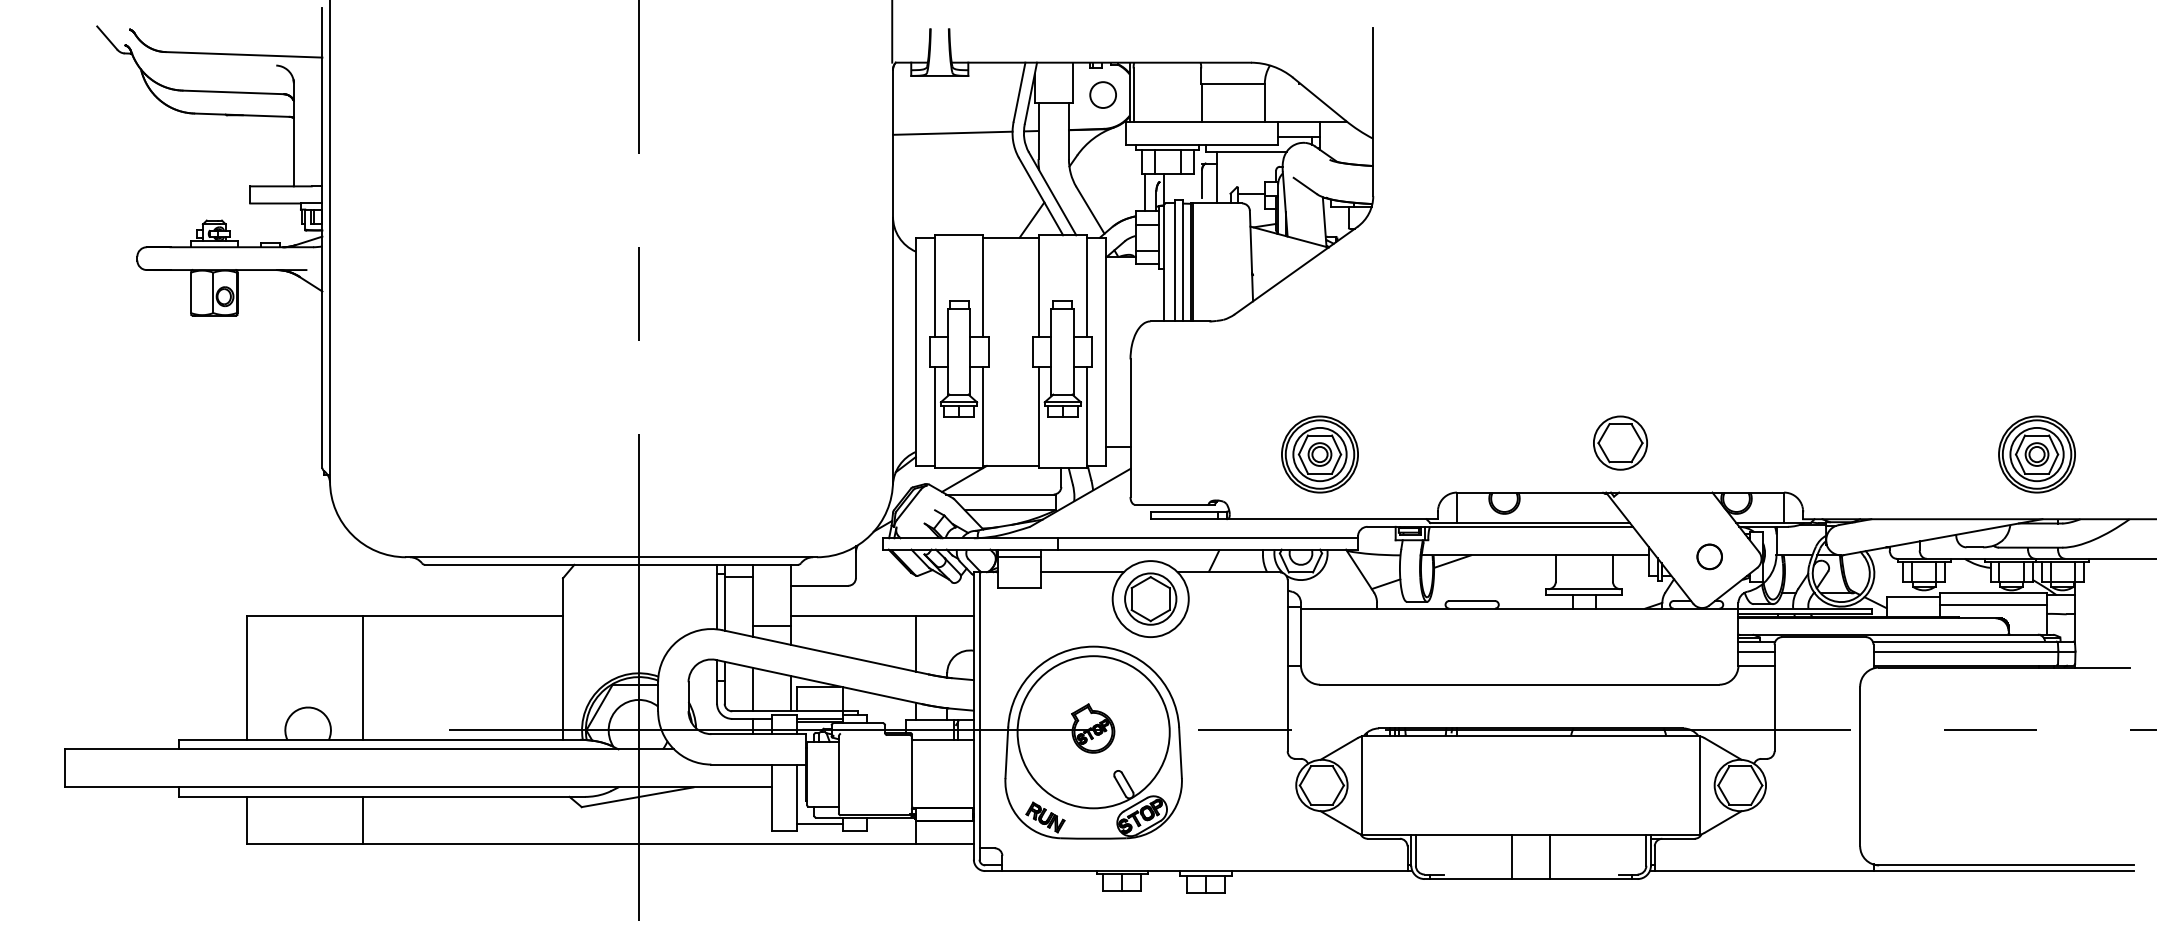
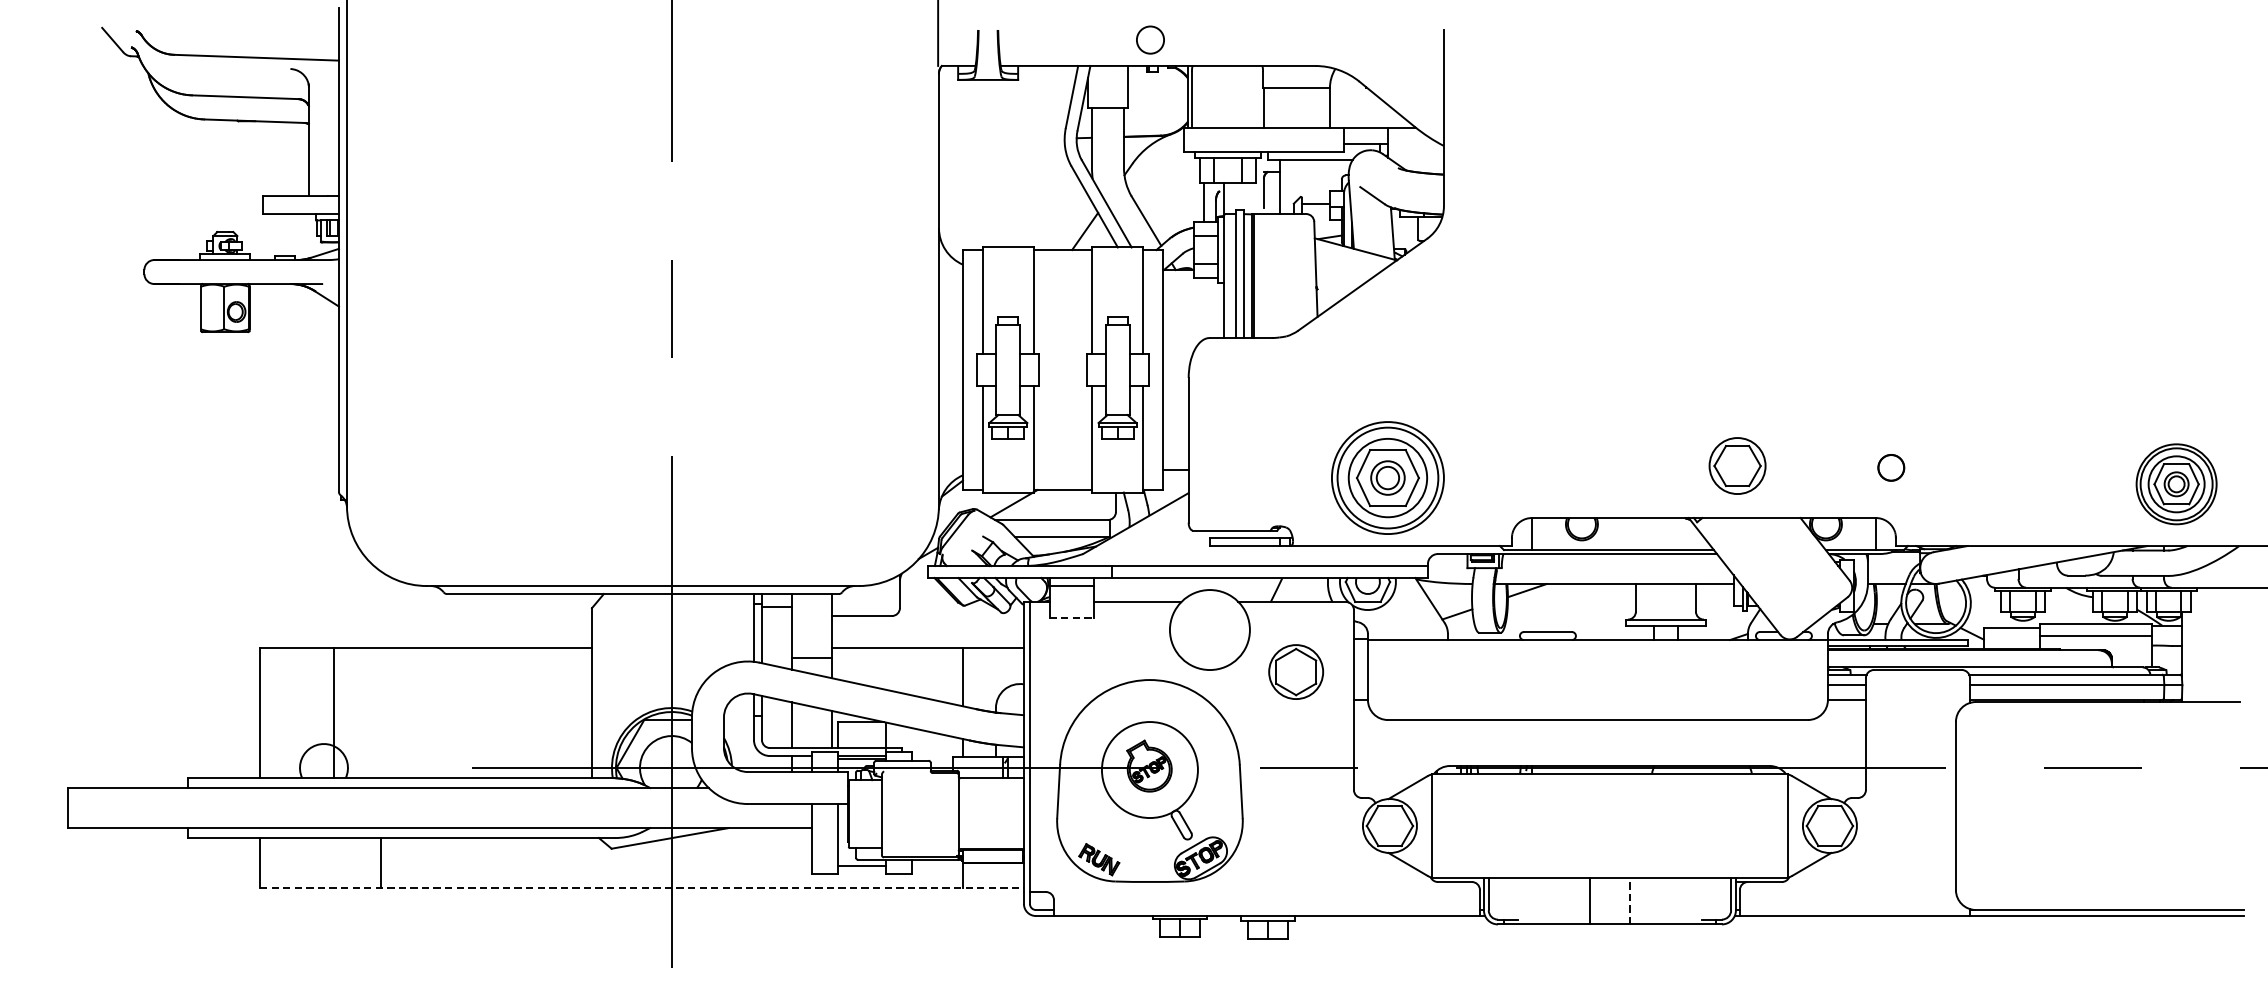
circle: (1102, 94) -> (1149, 39), moved
line: (952, 132) -> (1001, 139), removed
part: (1620, 442) -> (1737, 465), moved
part: (1319, 454) -> (1387, 477), size x1.4
part: (2036, 454) -> (2176, 484), moved
part: (1709, 556) -> (1891, 467), moved
line: (1019, 587) -> (1071, 617), solid -> dashed
part: (1150, 598) -> (1295, 671), moved
line: (362, 677) -> (333, 712), moved
circle: (1093, 732) -> (1149, 770), size x0.6
line: (611, 844) -> (642, 888), solid -> dashed
line: (1550, 857) -> (1630, 901), solid -> dashed

